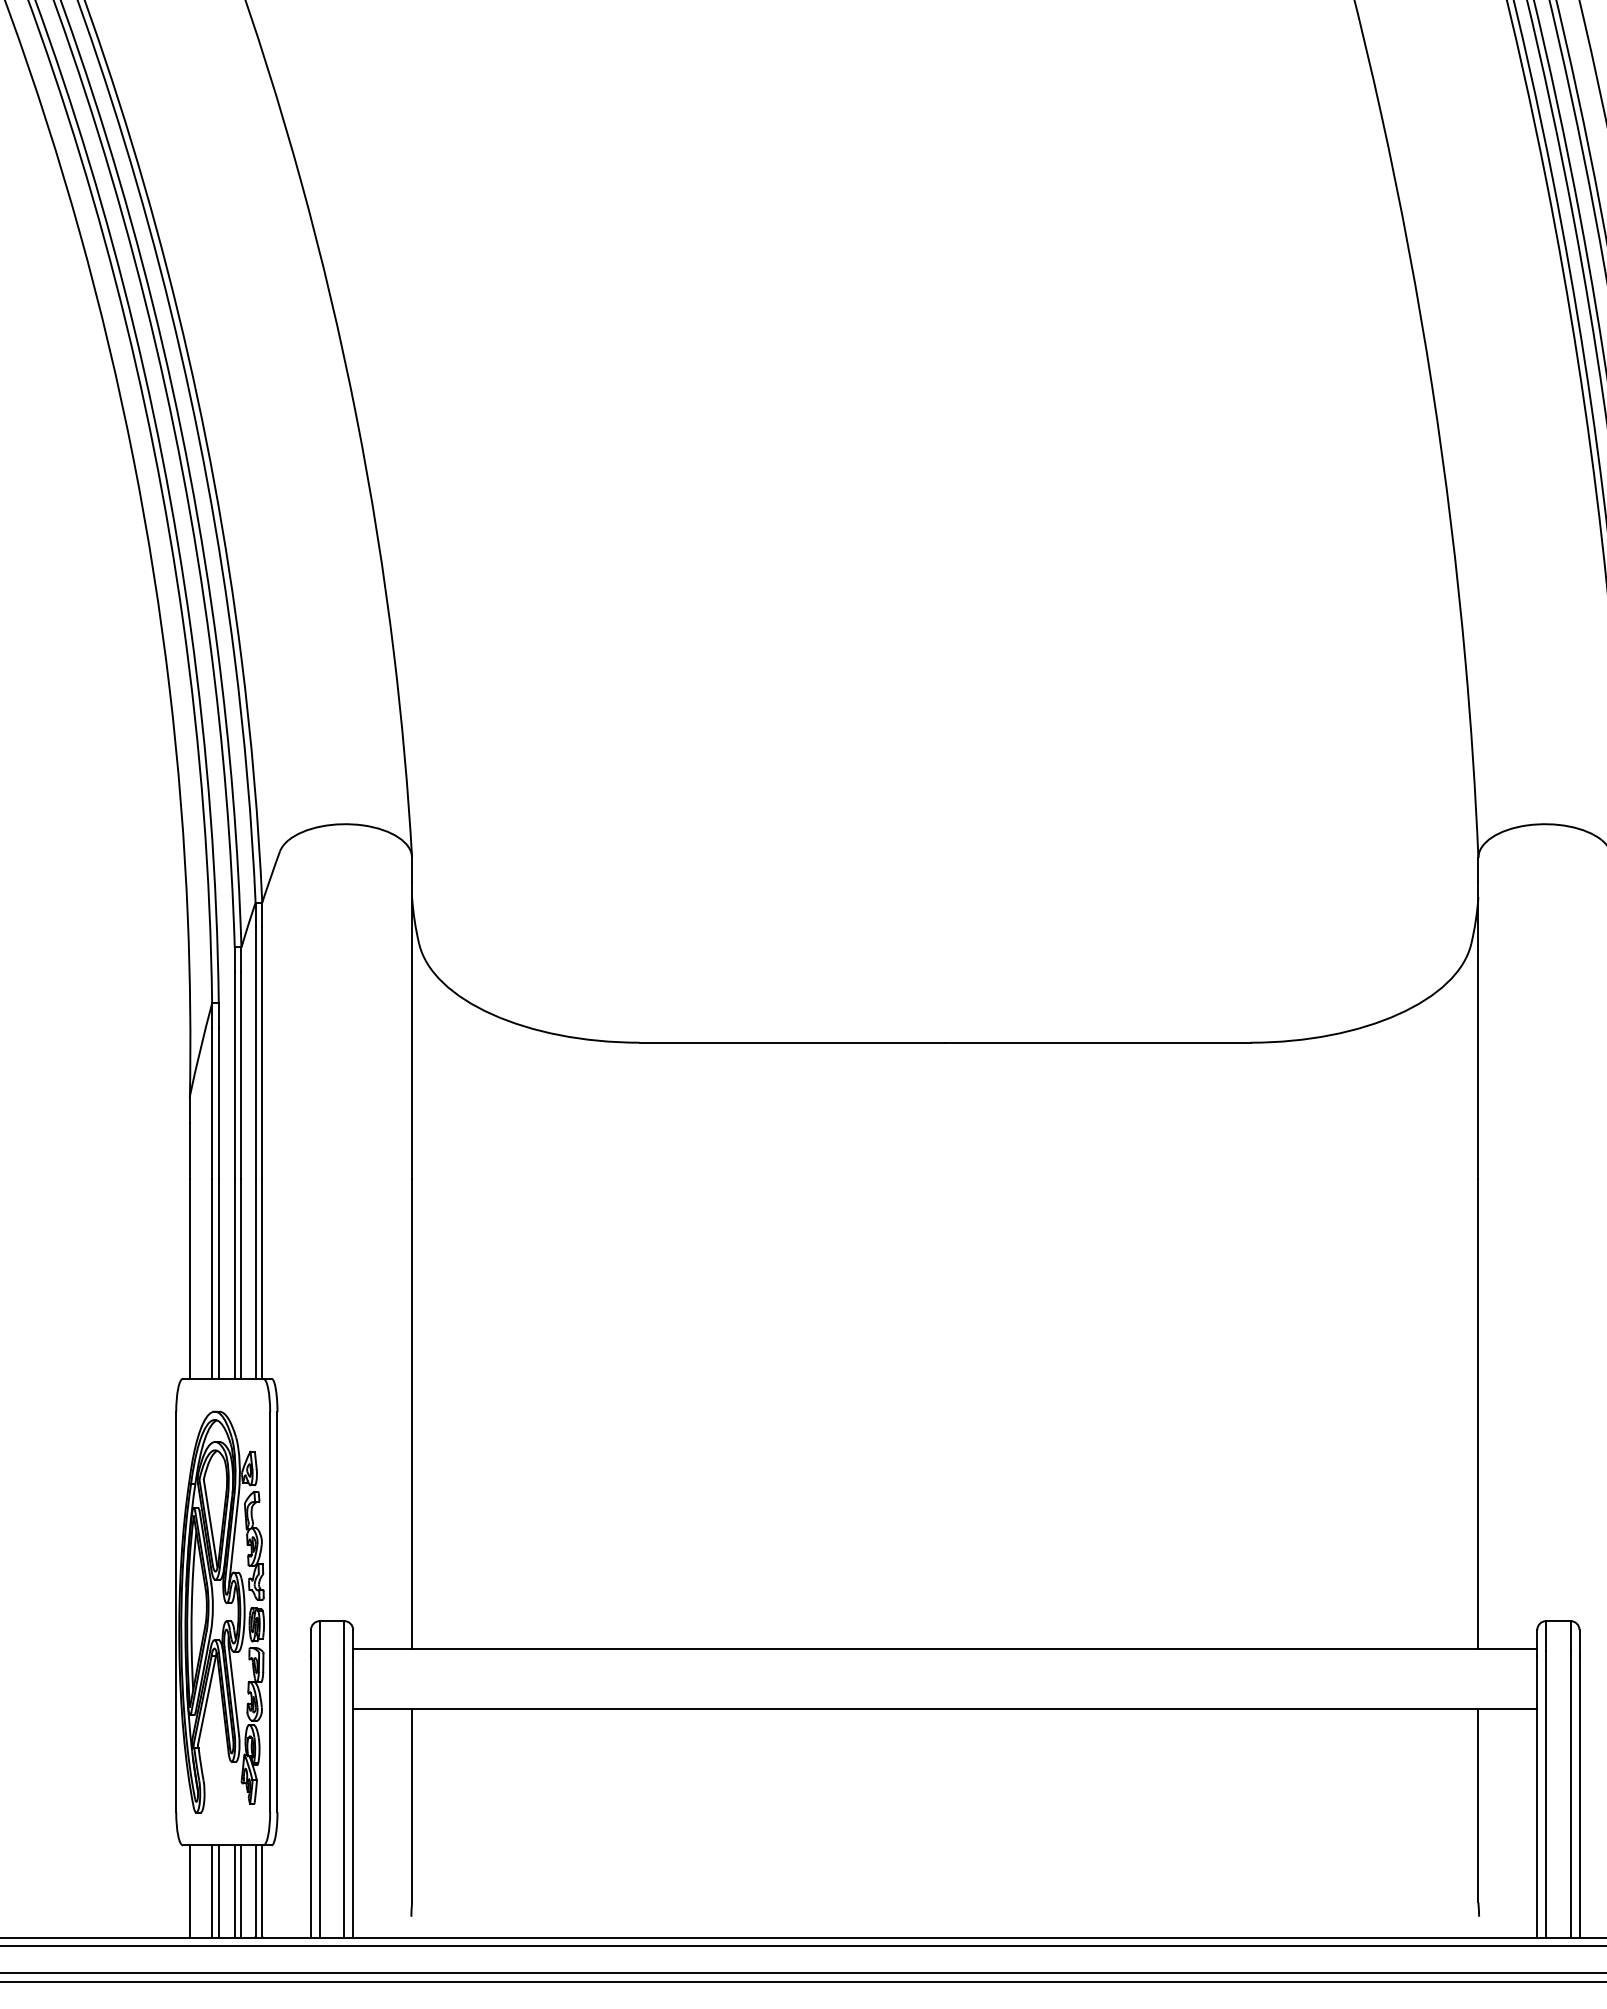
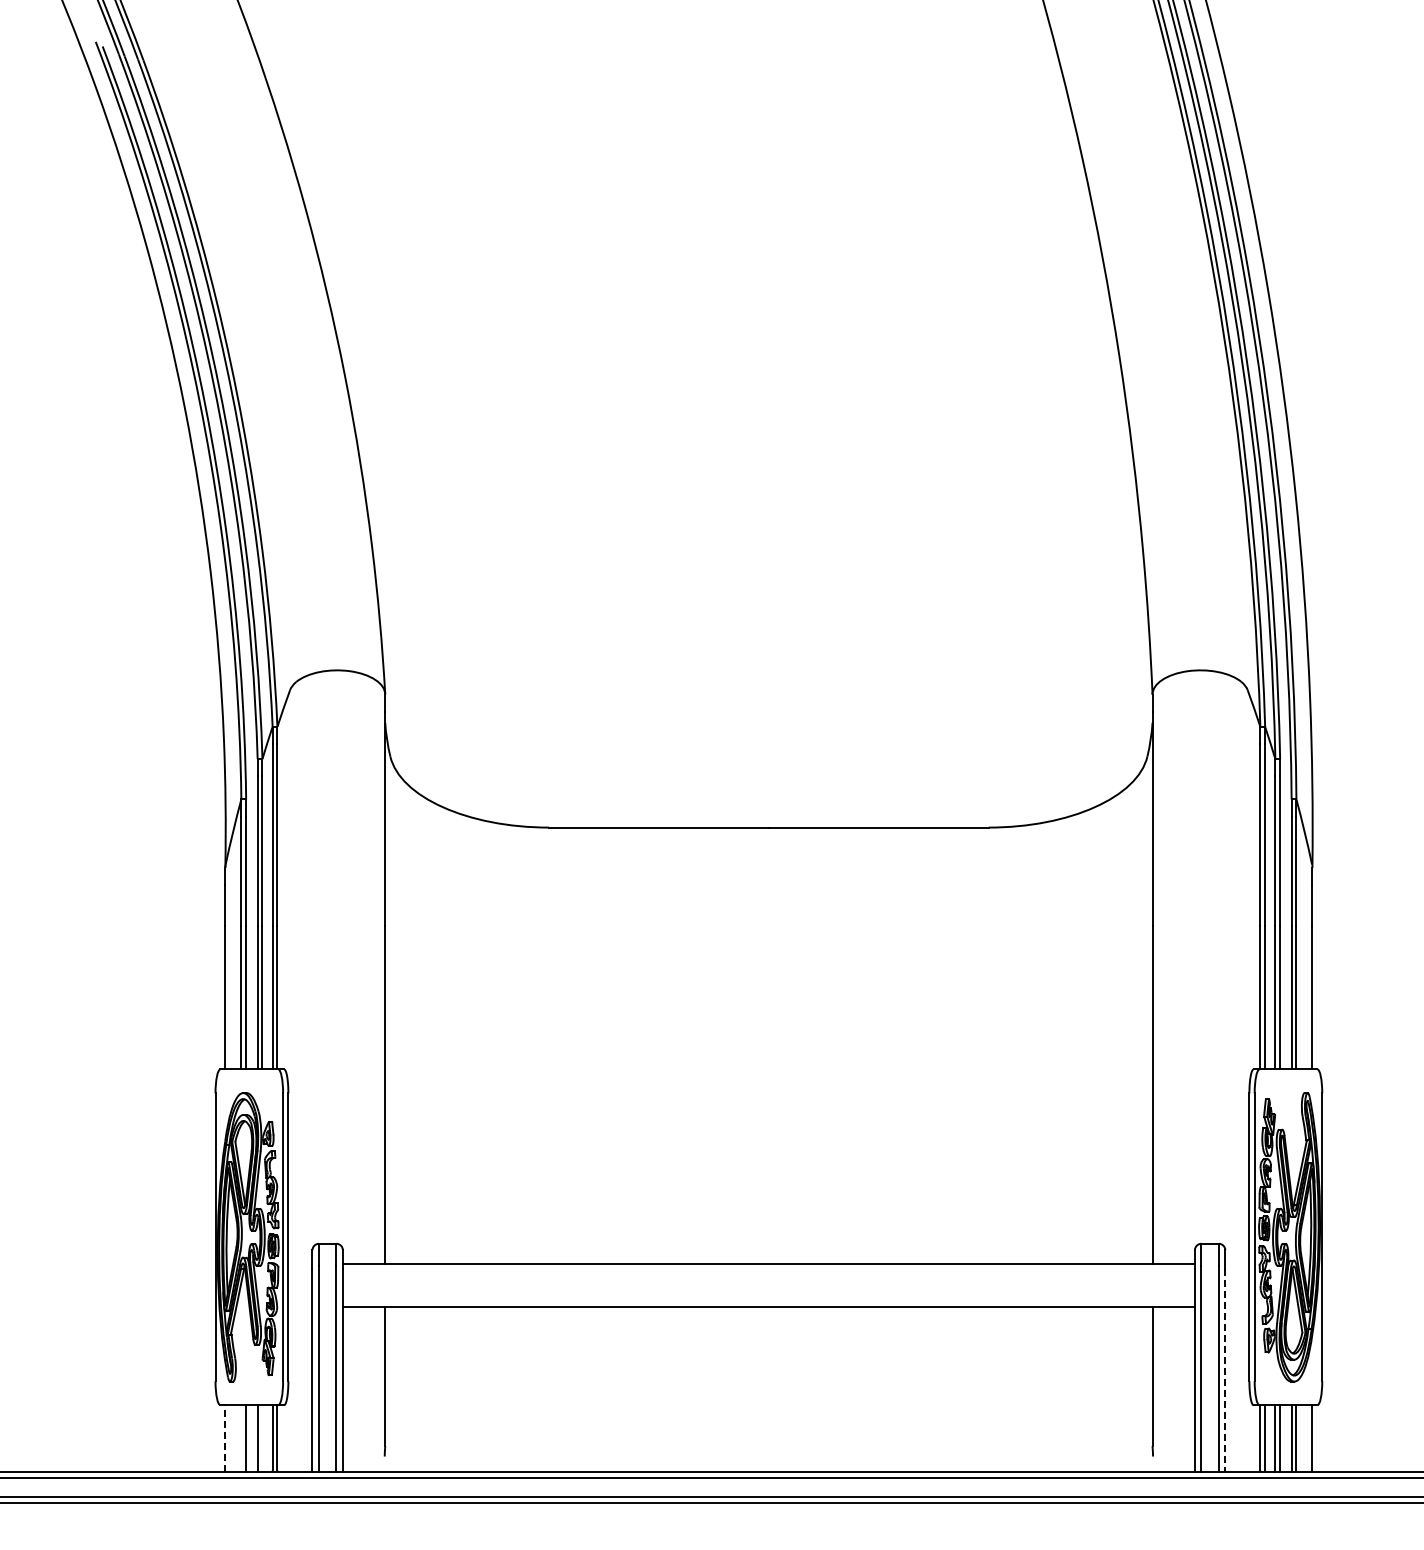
line: (1579, 1797) -> (1225, 1370), solid -> dashed
line: (190, 1890) -> (225, 1437), solid -> dashed
line: (212, 1891) -> (241, 1438), removed
line: (241, 1891) -> (262, 1438), removed

